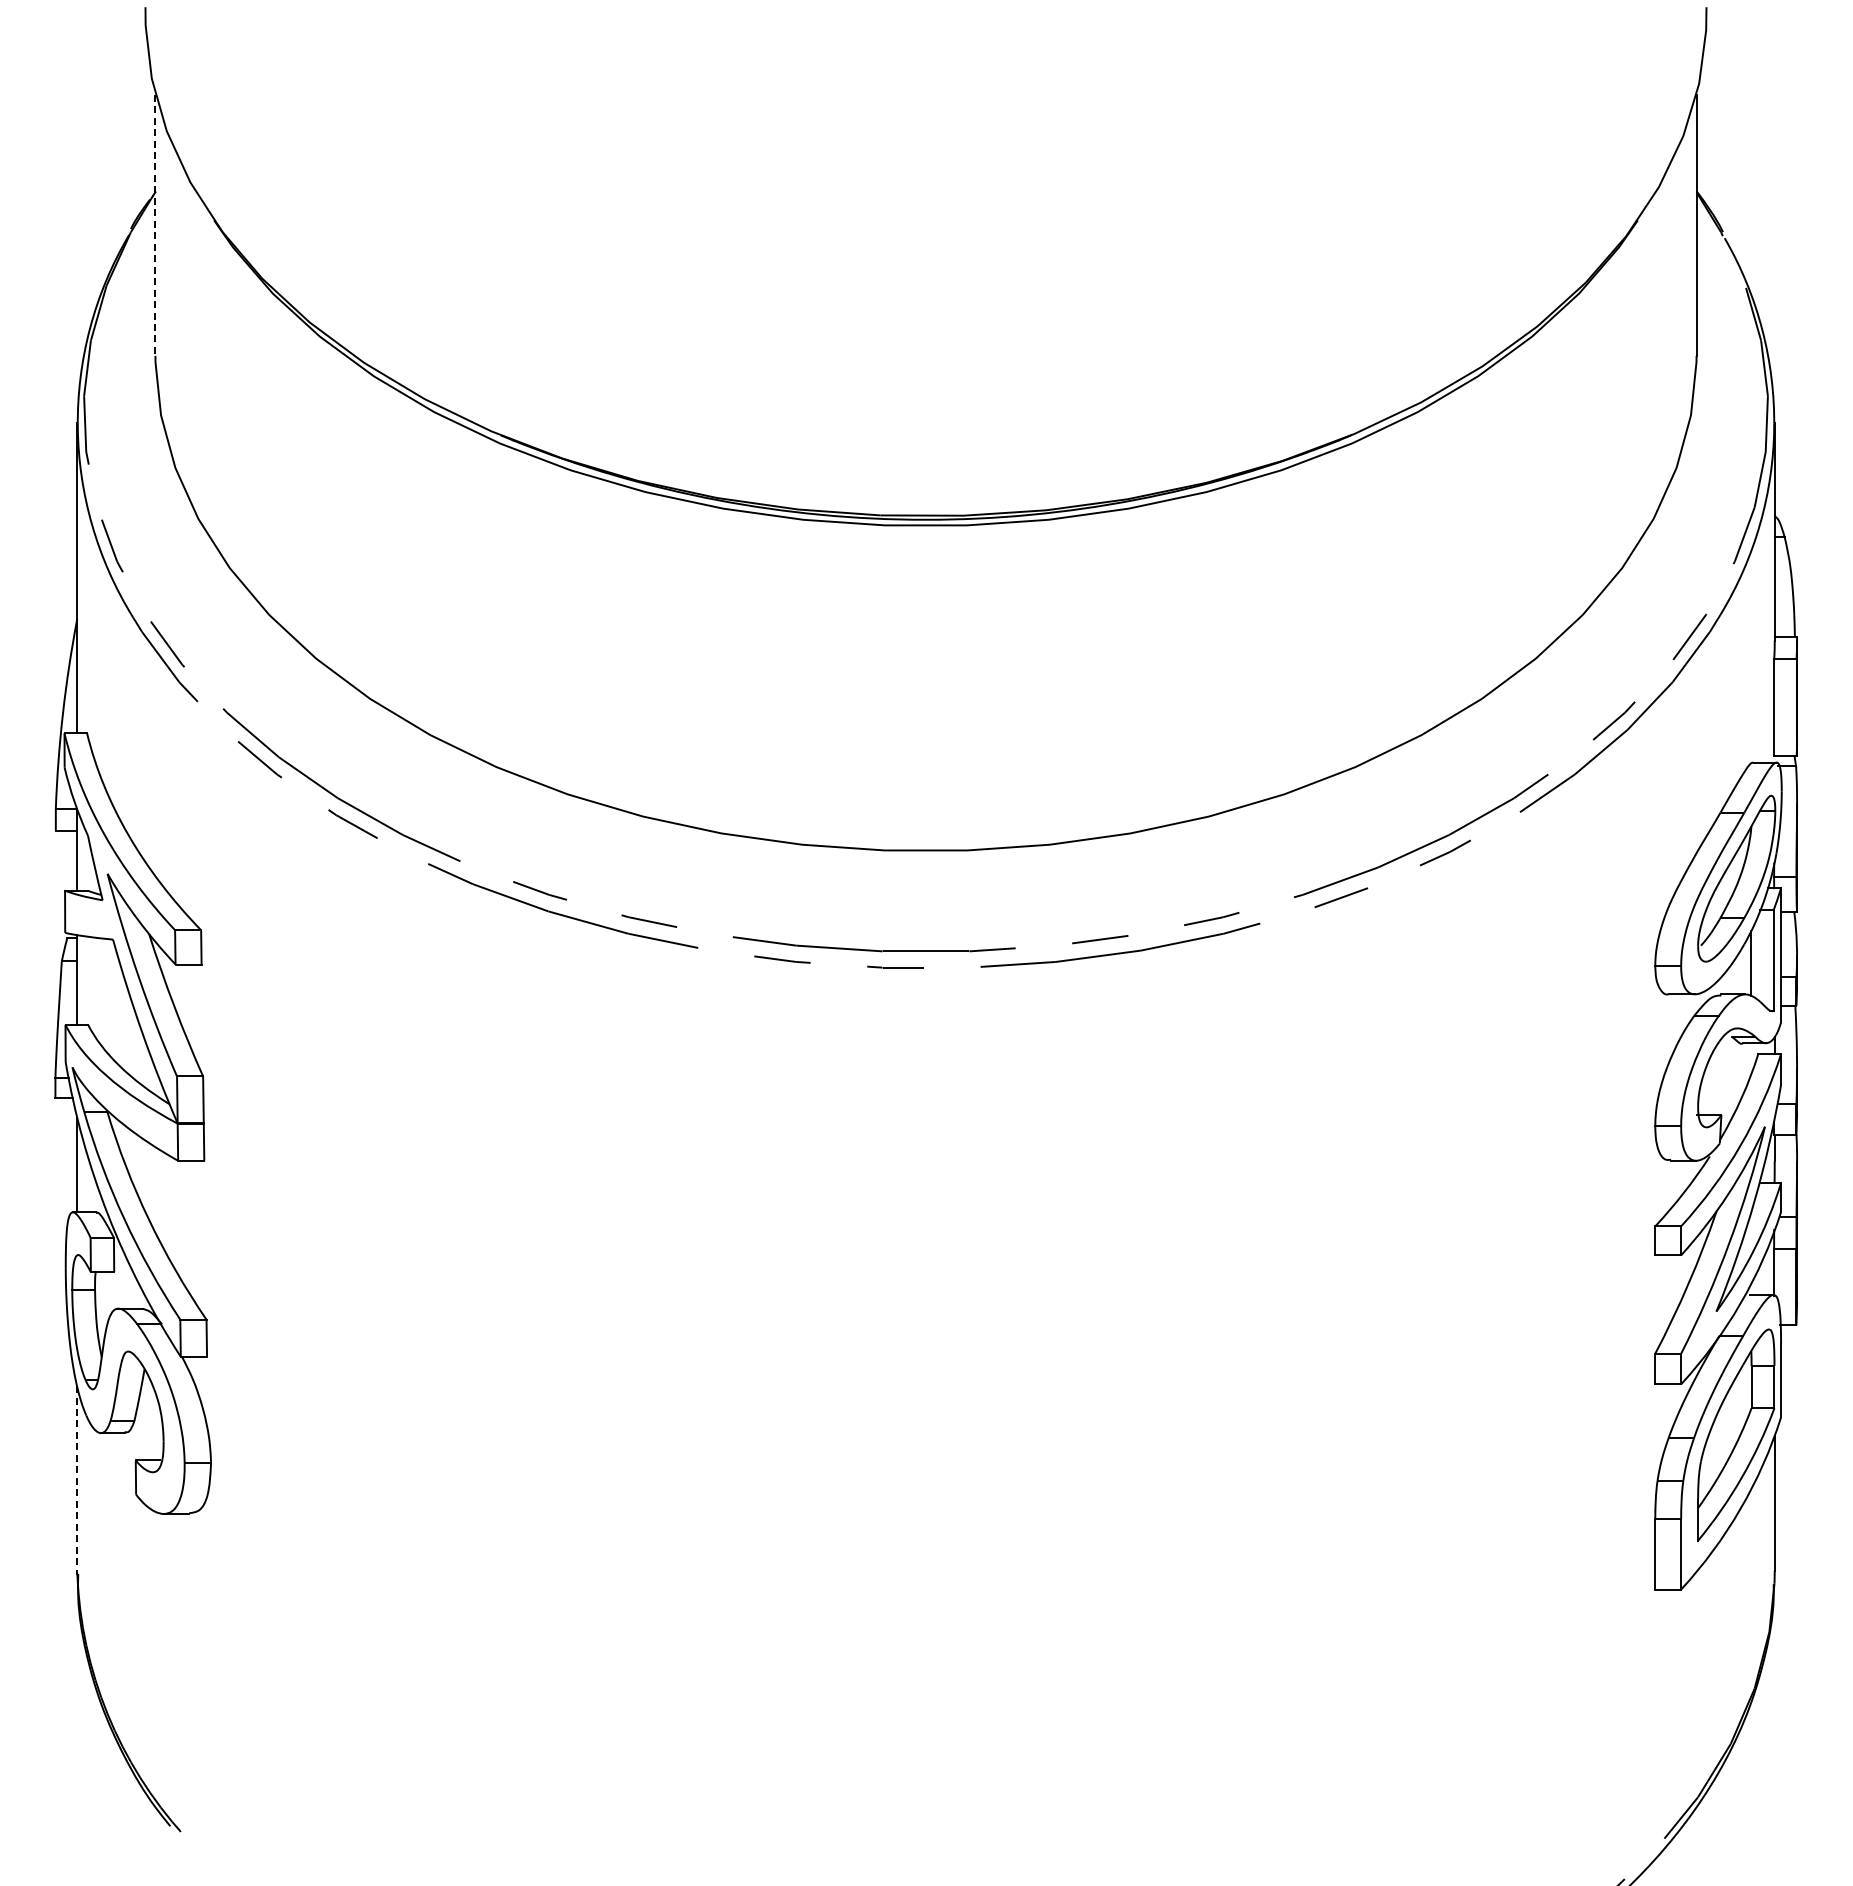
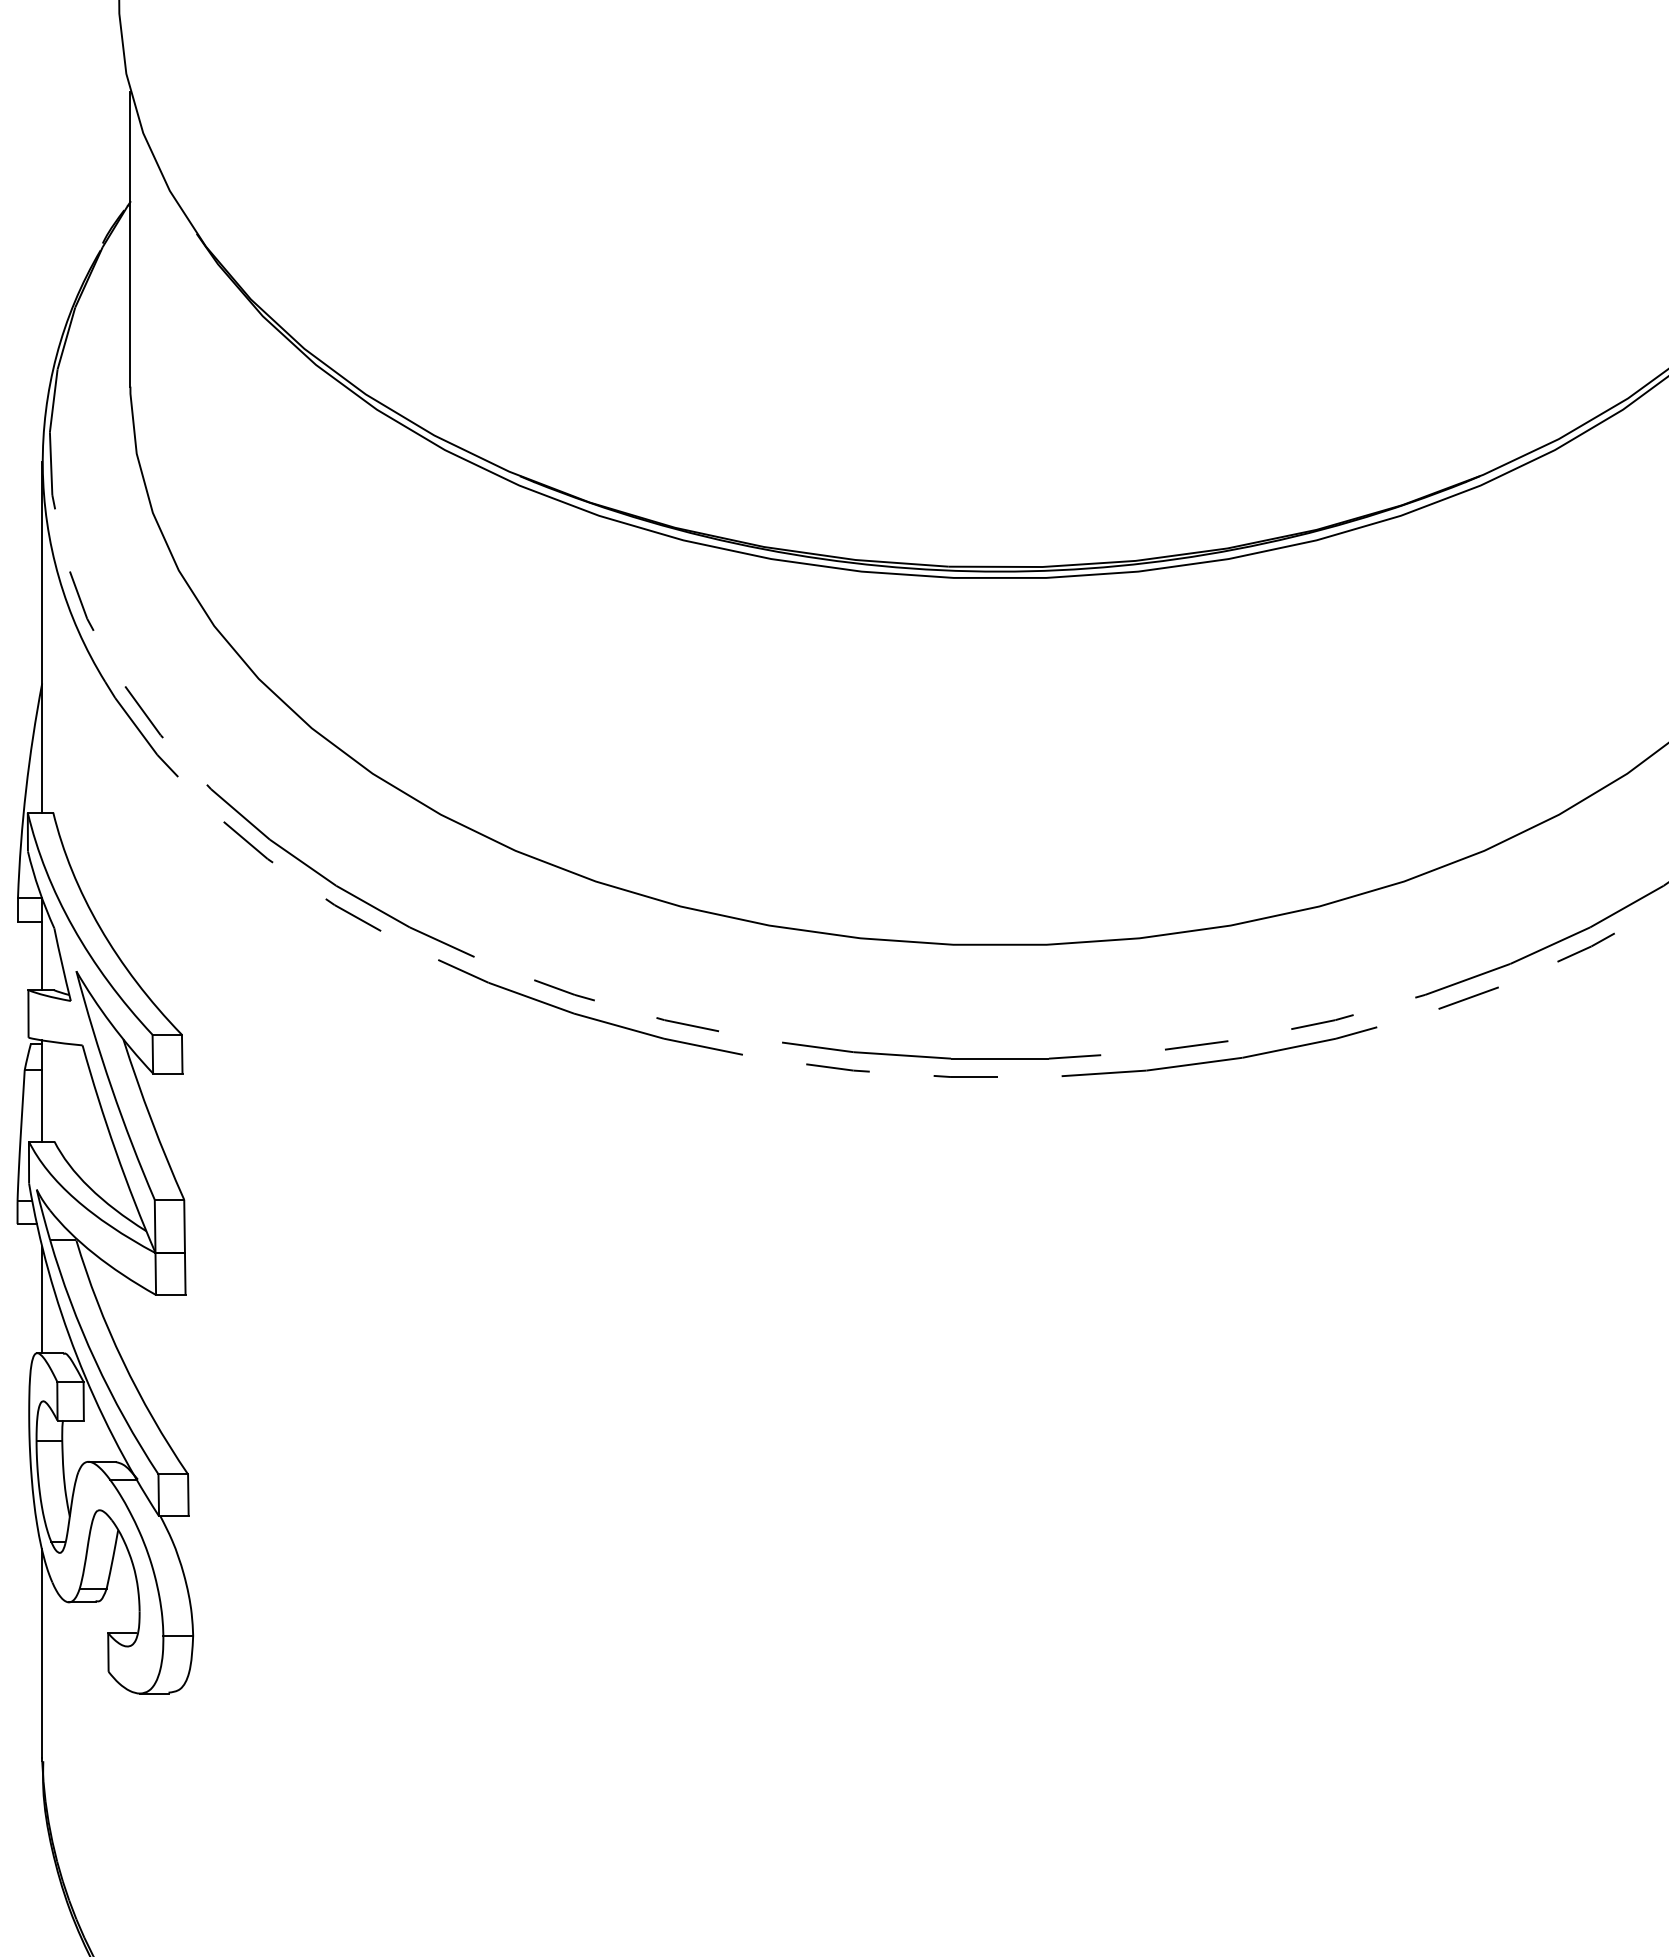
line: (155, 225) -> (130, 239), dashed -> solid
line: (77, 1478) -> (42, 1653), dashed -> solid

